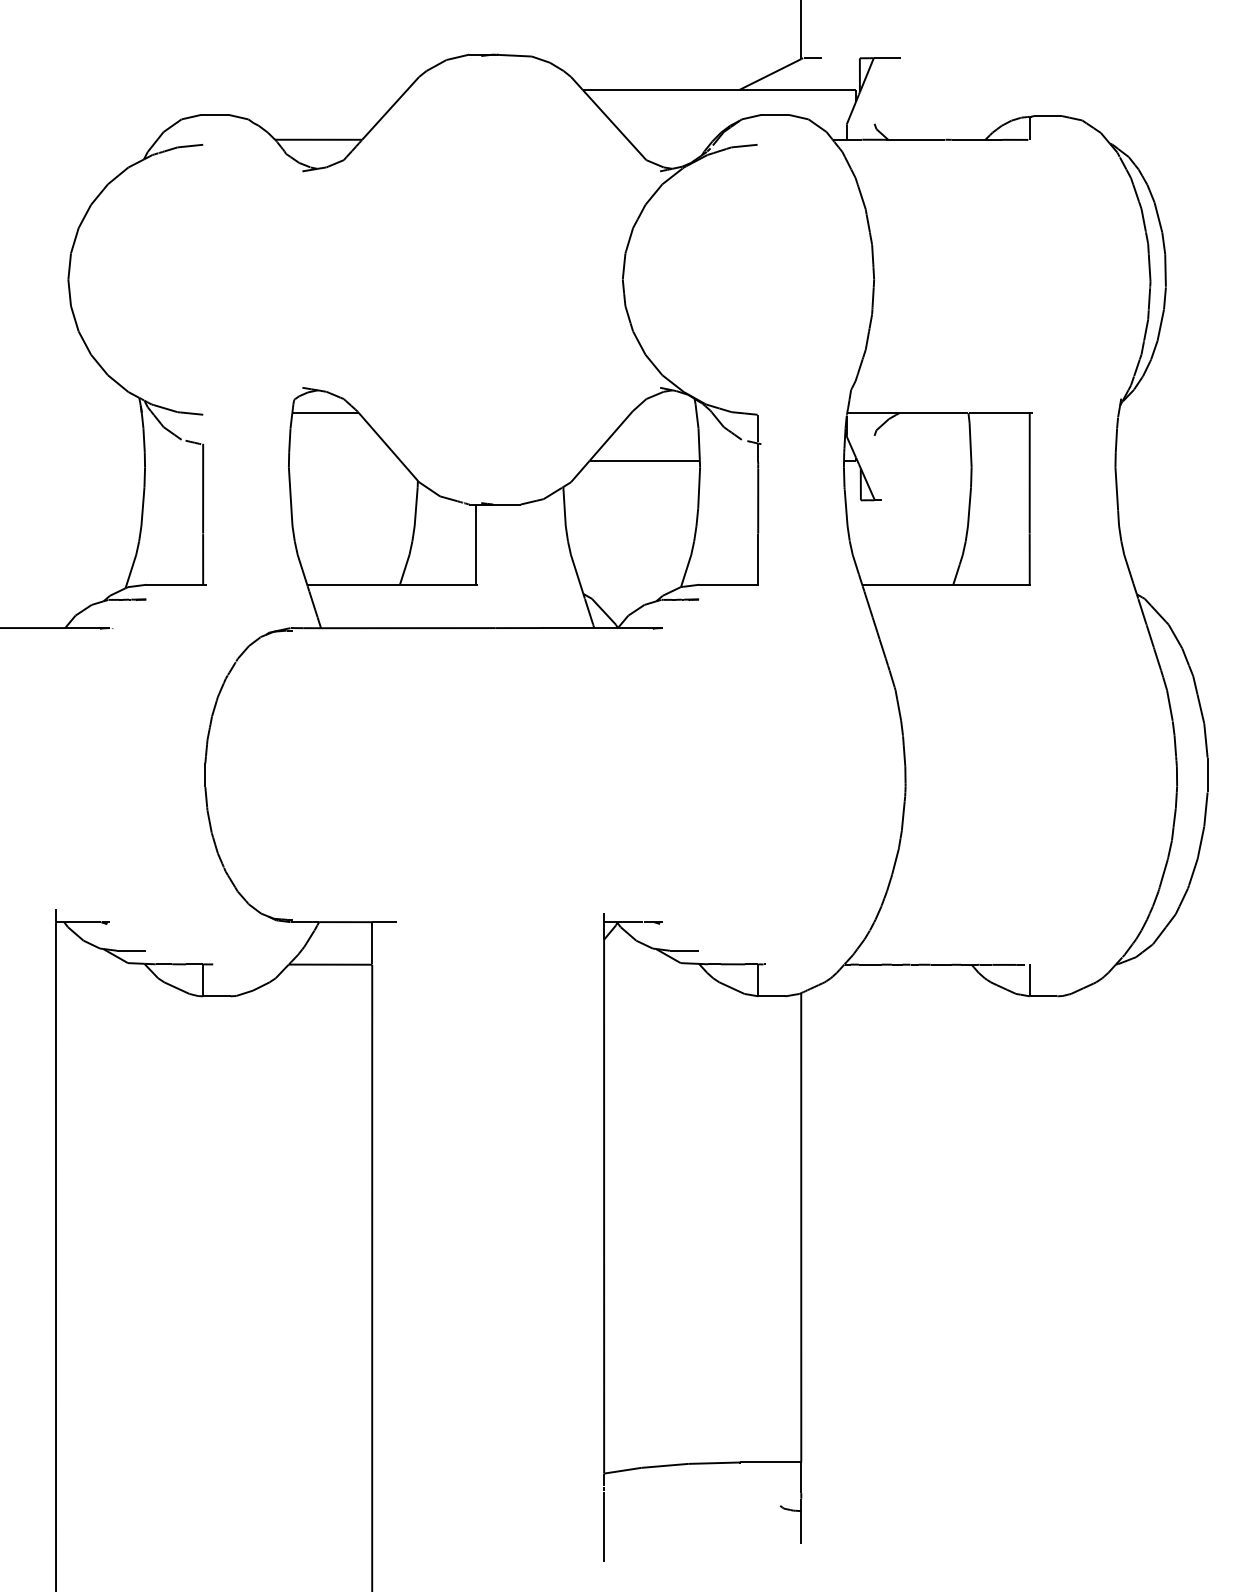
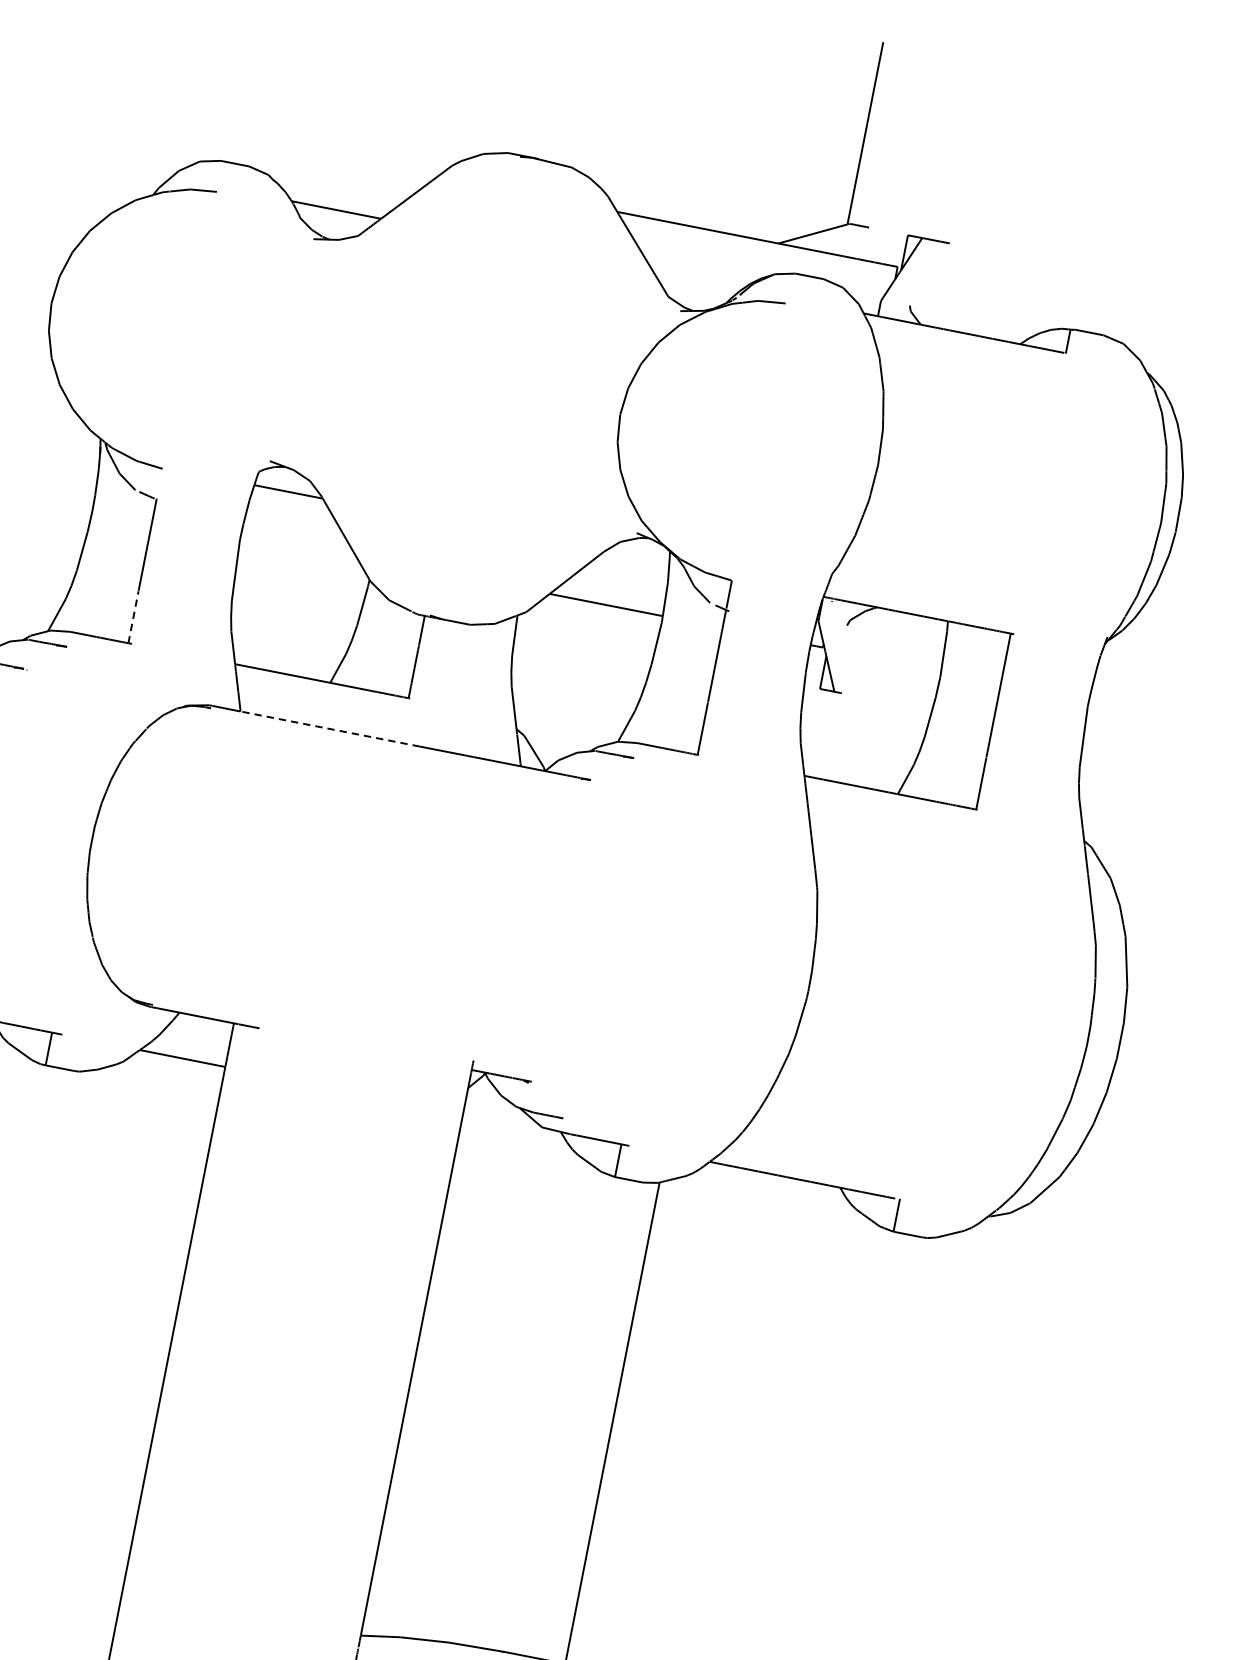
line: (203, 558) -> (134, 616), solid -> dashed
line: (407, 628) -> (329, 729), solid -> dashed

